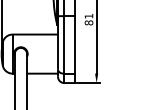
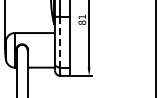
line: (64, 44) -> (60, 41), solid -> dashed

